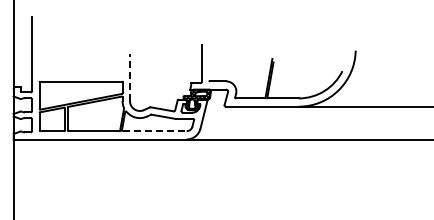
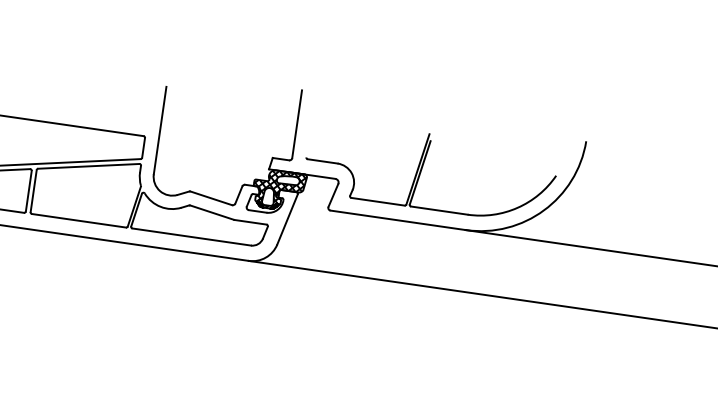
line: (129, 77) -> (159, 130), dashed -> solid
line: (154, 131) -> (191, 237), dashed -> solid

